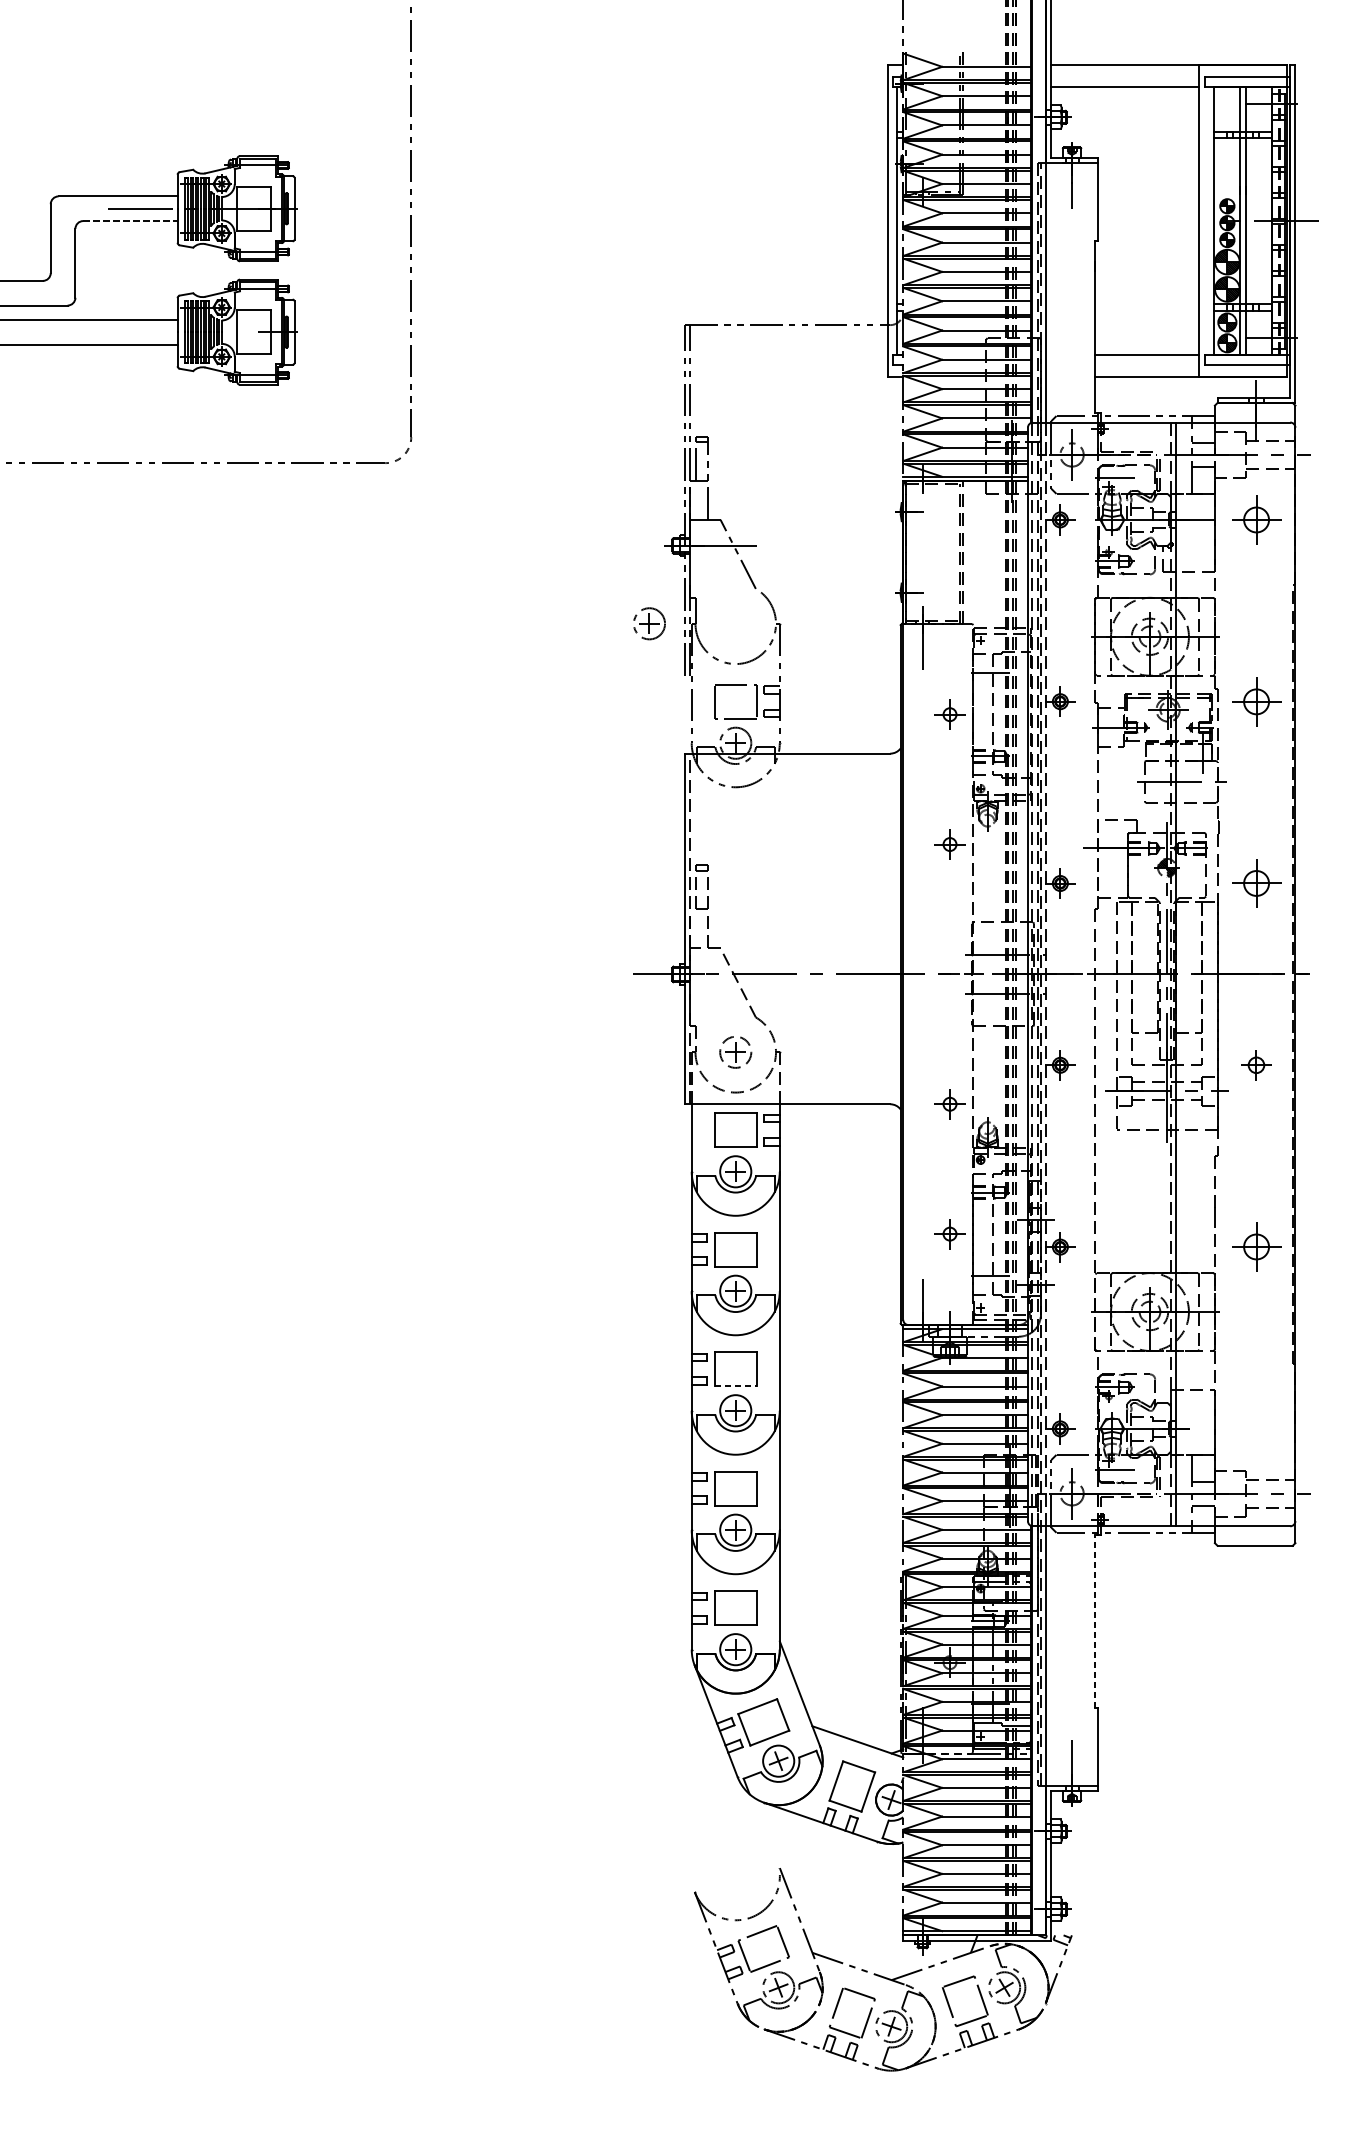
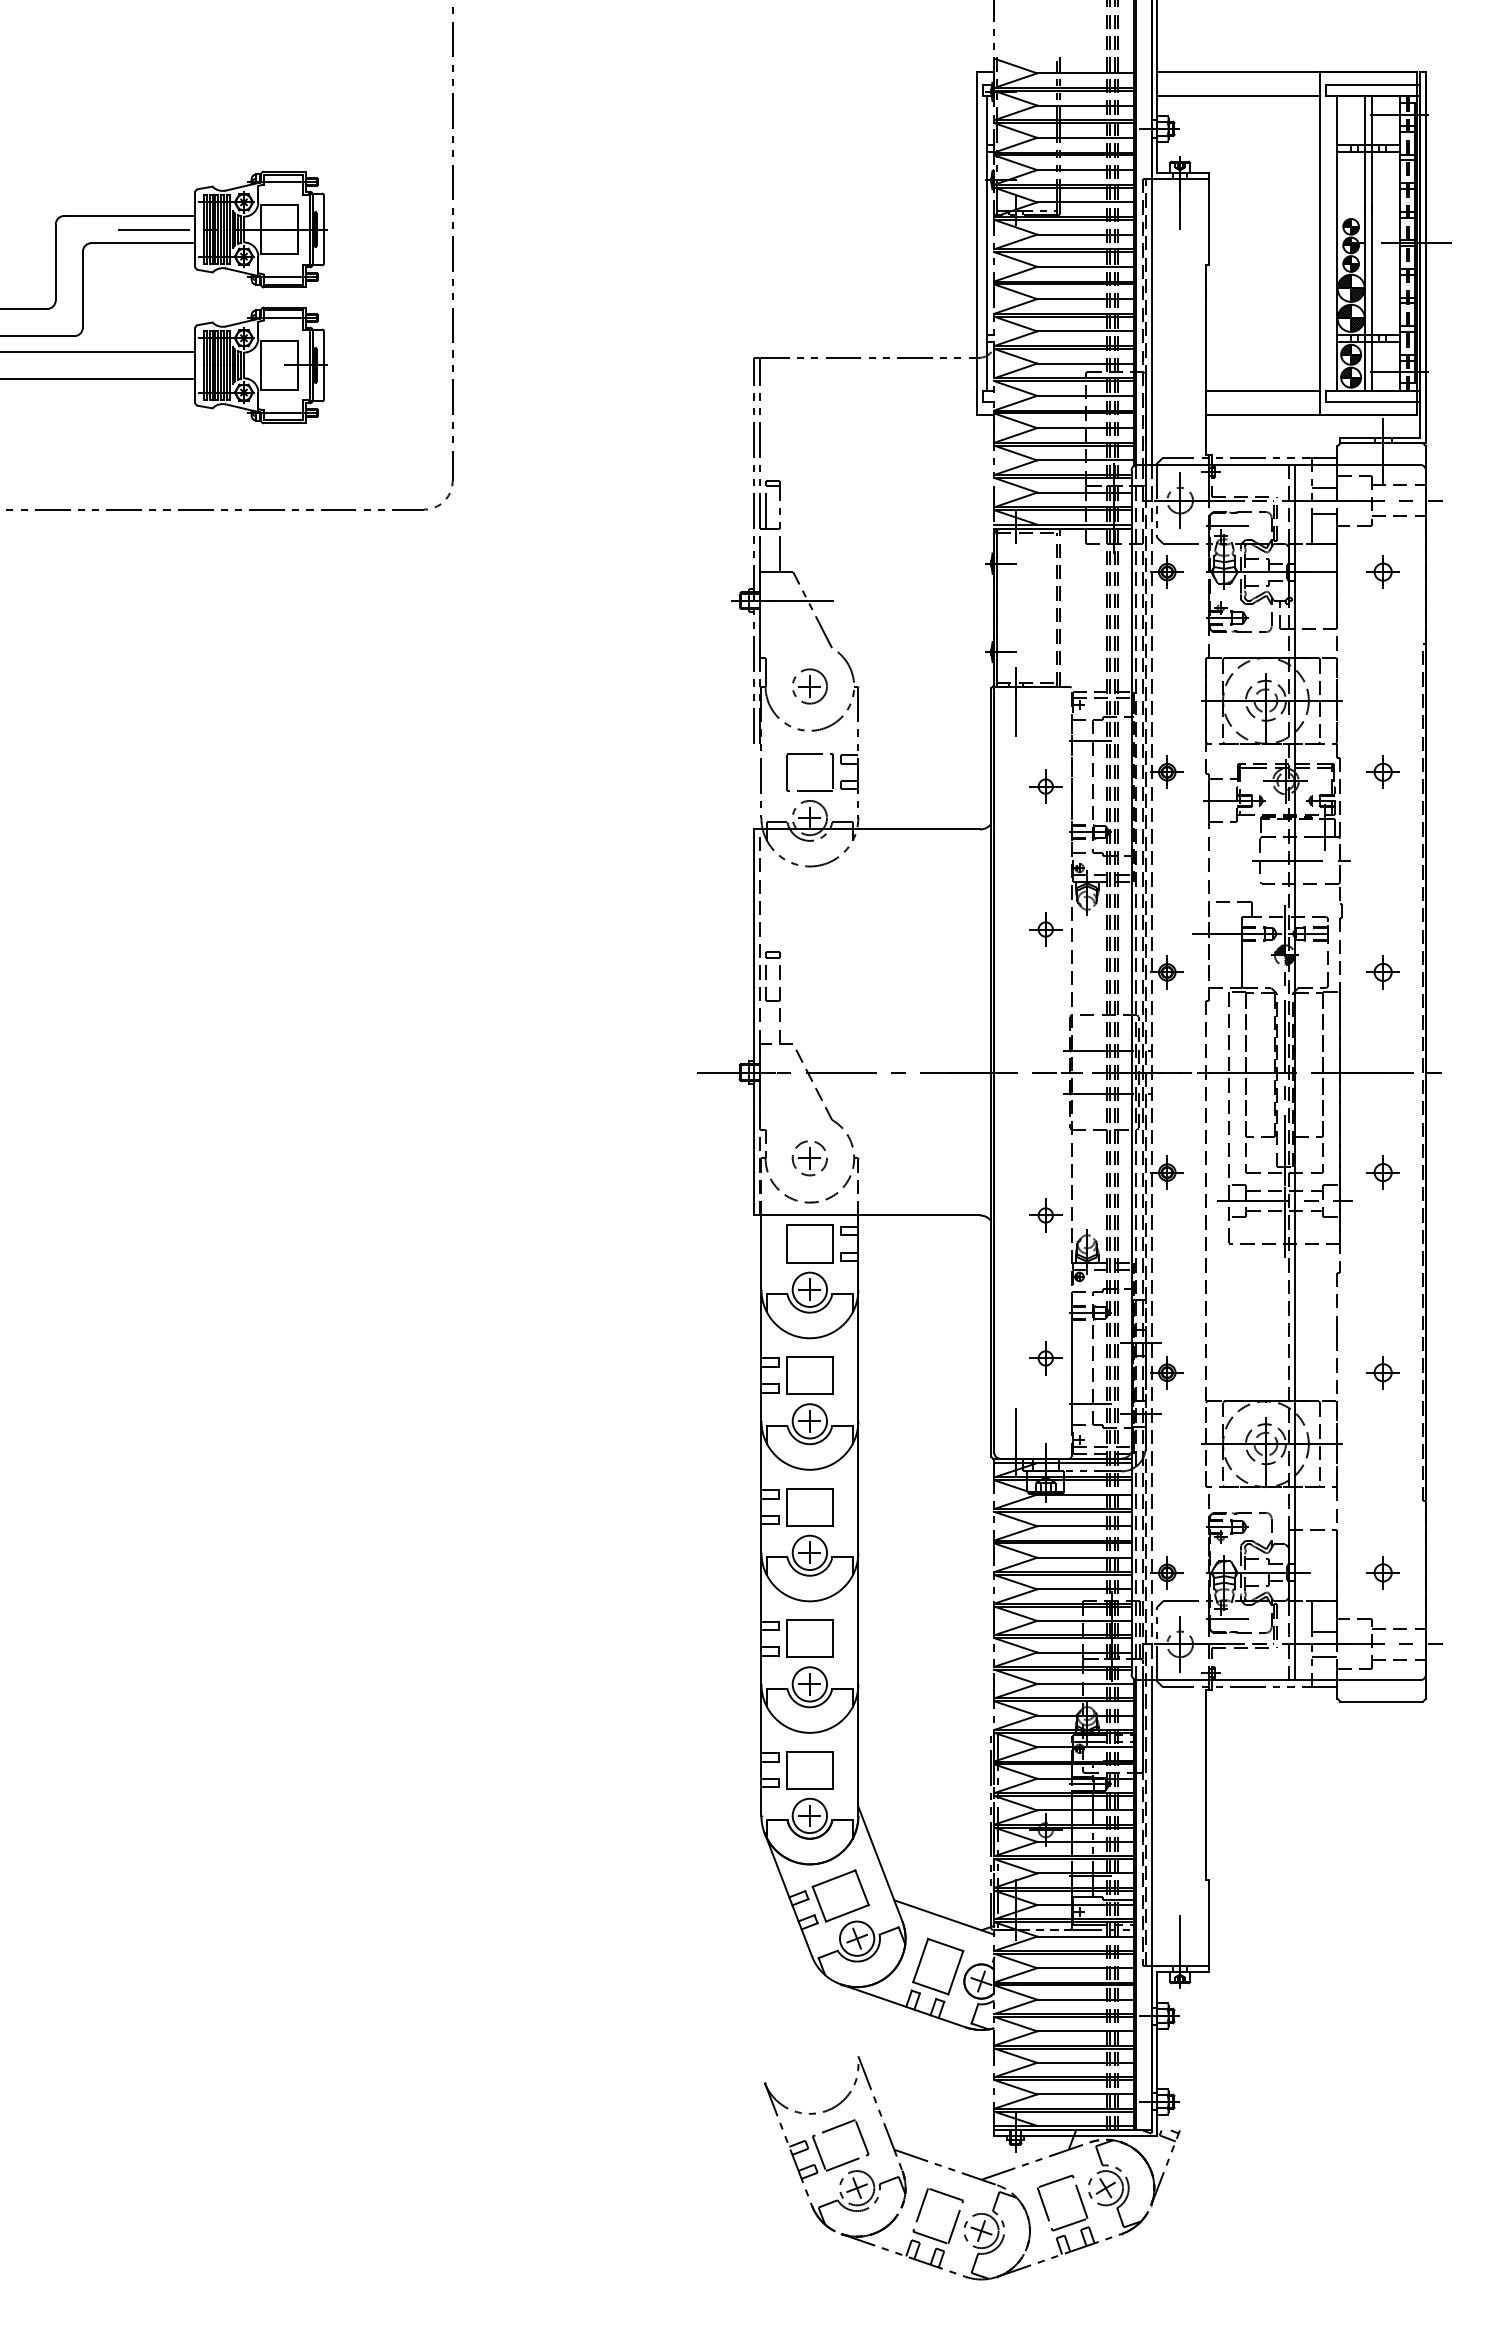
line: (130, 221) -> (143, 243), dashed -> solid
part: (1255, 519) -> (1382, 571), size x0.62
part: (649, 623) -> (809, 686), moved
part: (1255, 701) -> (1382, 771), size x0.62
part: (1255, 883) -> (1382, 972), size x0.62
part: (1255, 1246) -> (1382, 1372), size x0.62
line: (735, 1385) -> (809, 1525), dashed -> solid
part: (1255, 1428) -> (1382, 1572), added
line: (1095, 1621) -> (1205, 1784), dashed -> solid

